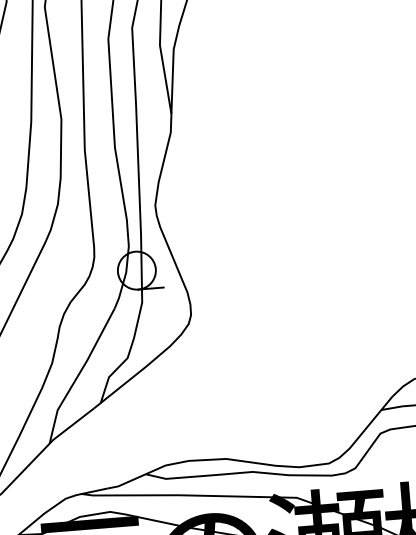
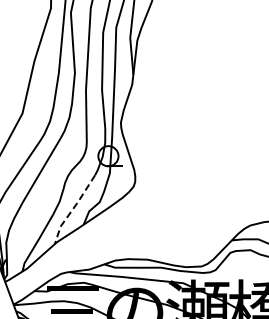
line: (79, 374) -> (73, 208), solid -> dashed

